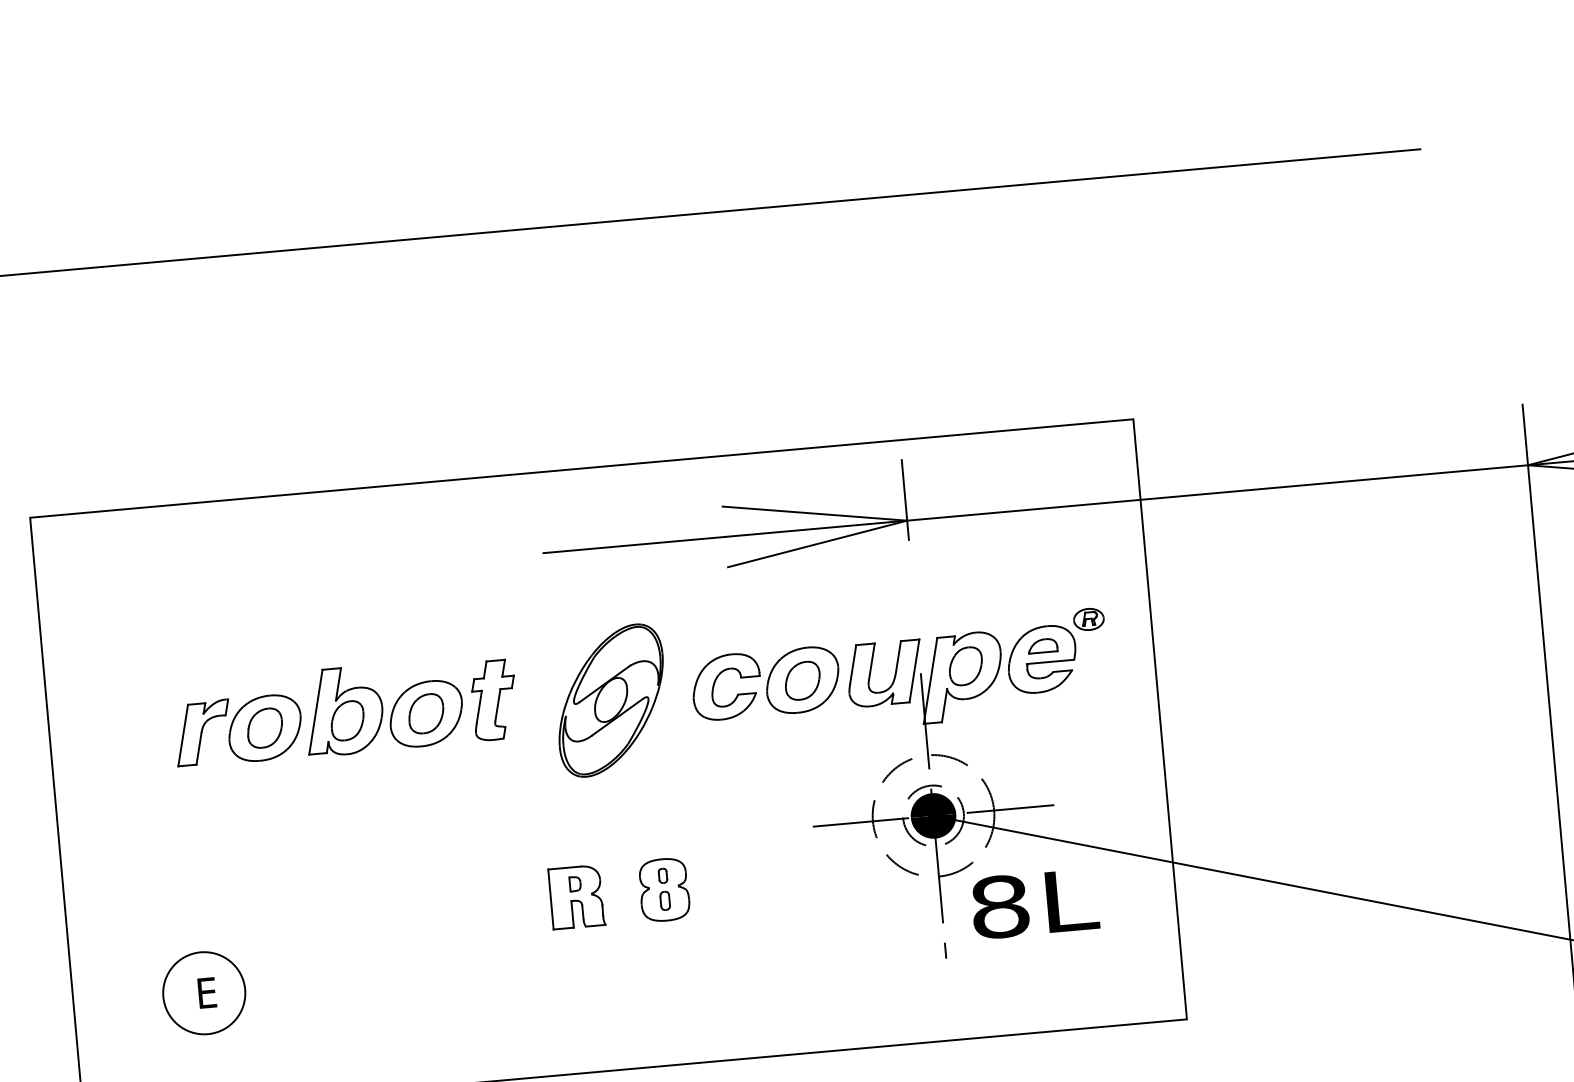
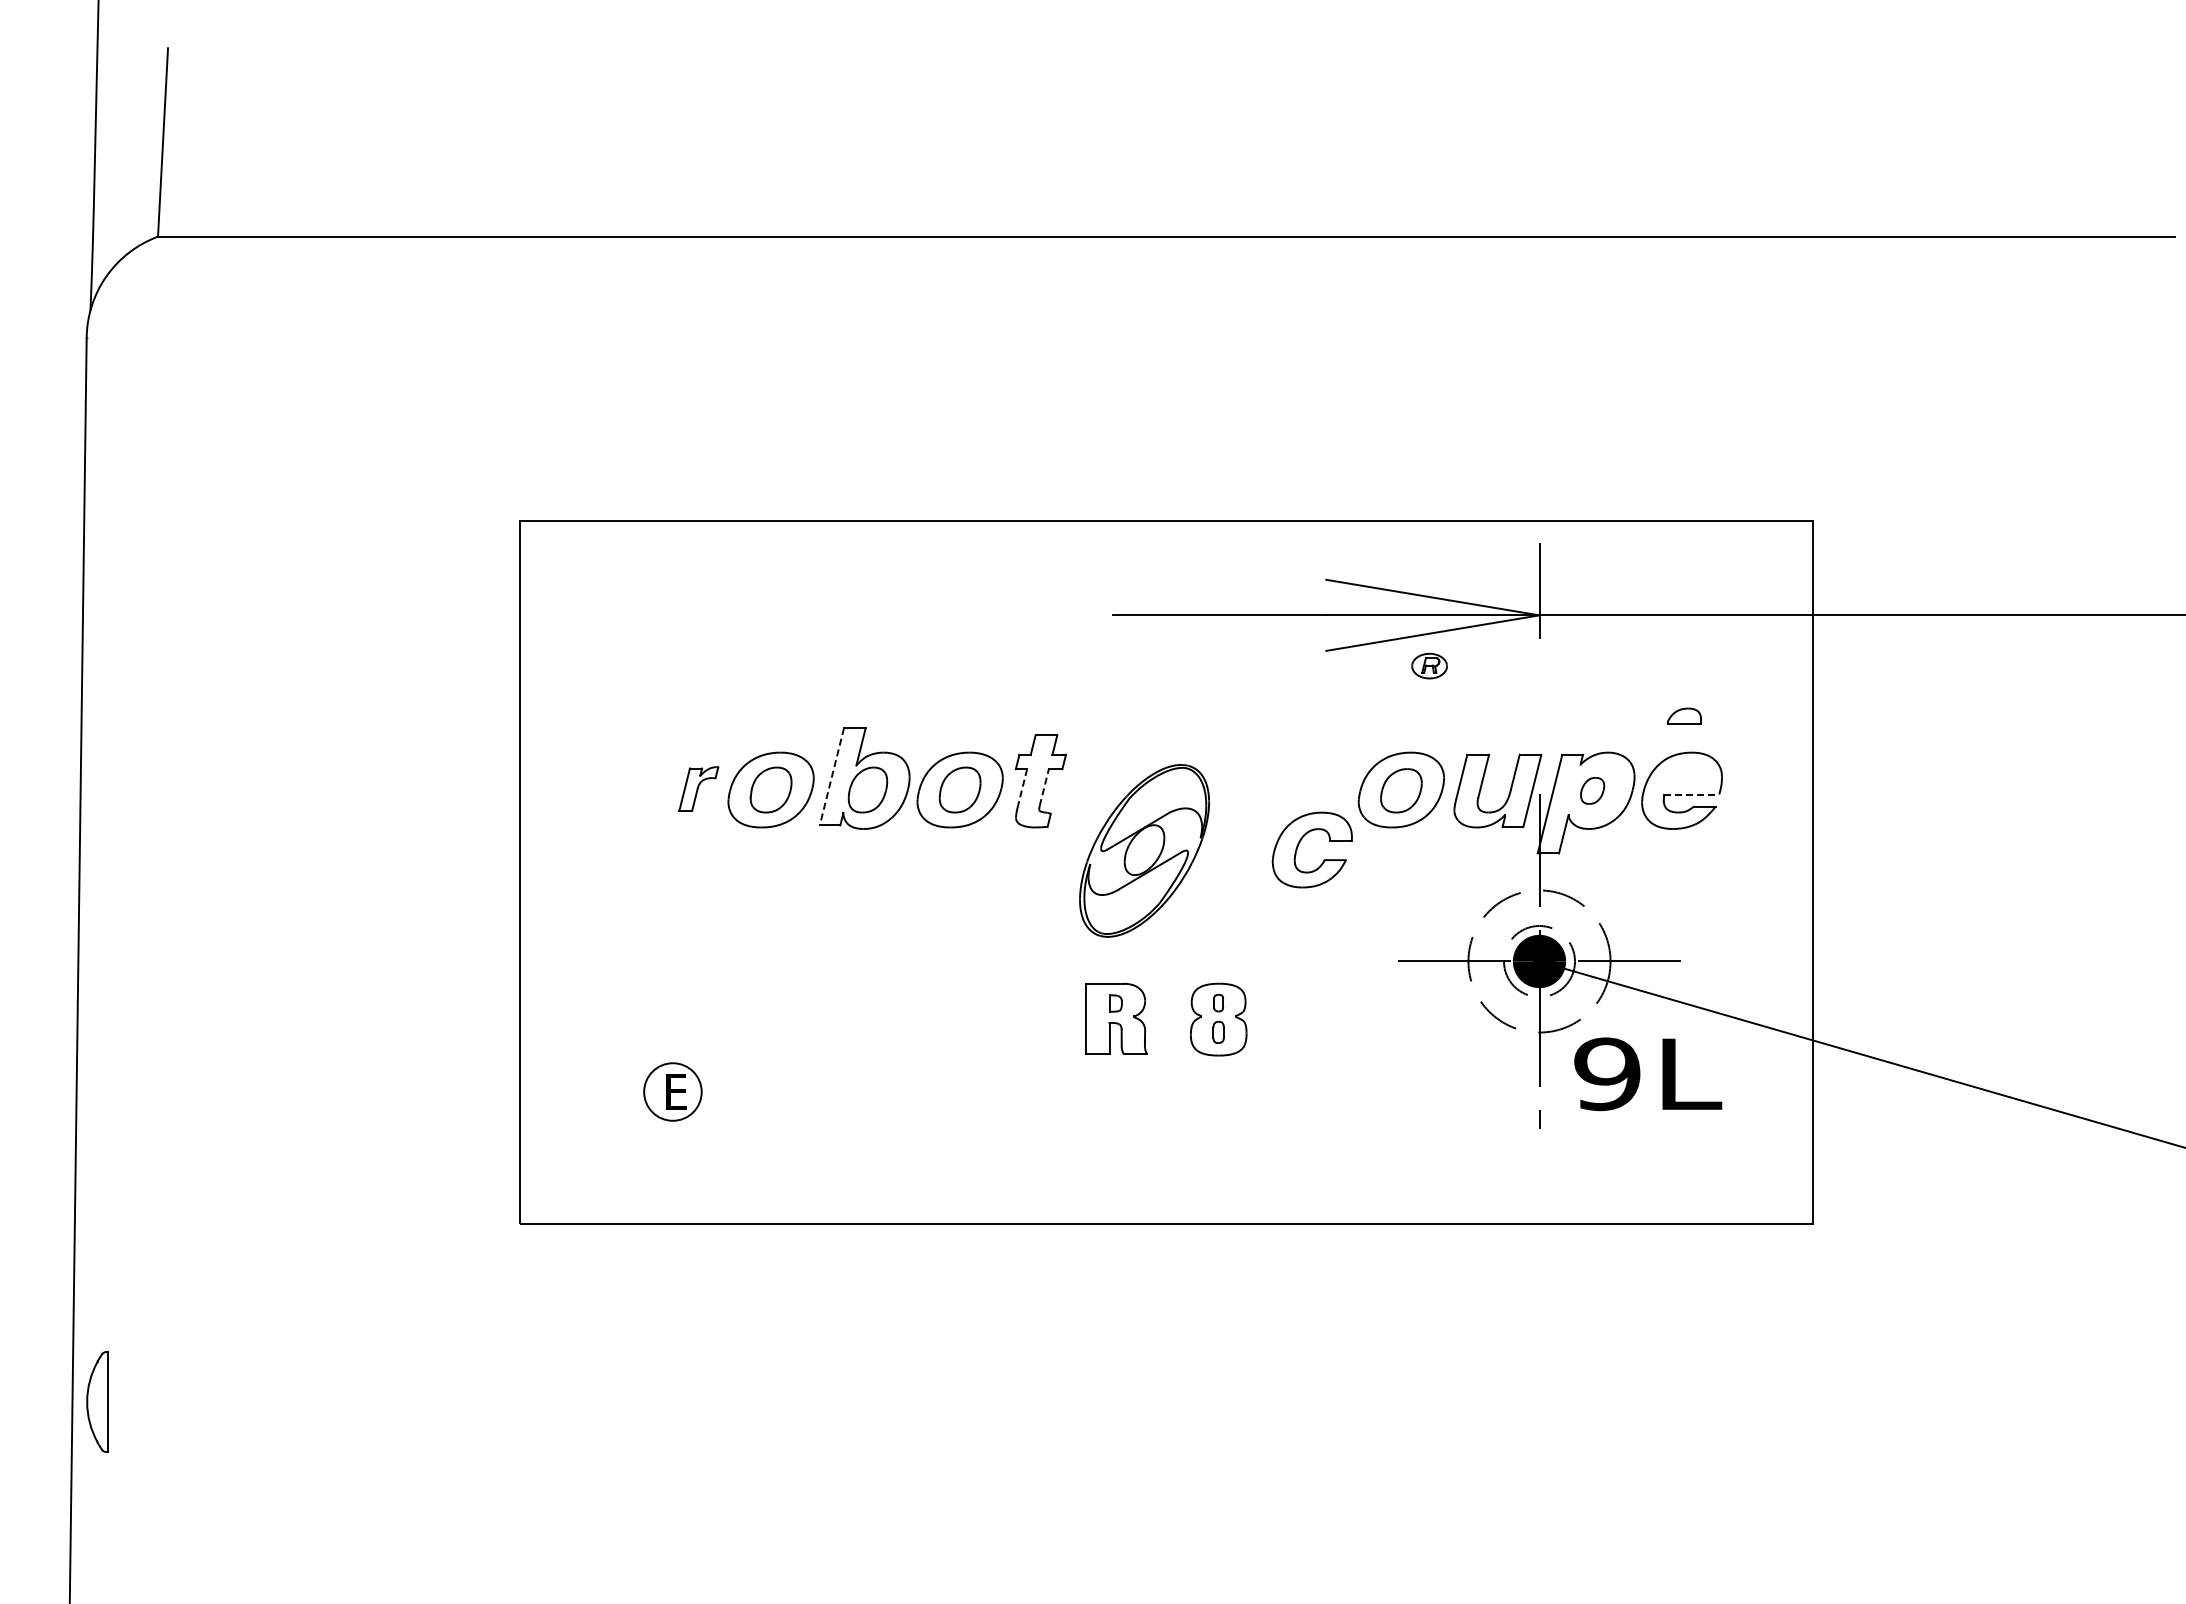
part: (1088, 618) -> (1429, 665), moved
part: (1042, 645) -> (1684, 715), moved
line: (1050, 661) -> (1691, 794), solid -> dashed
part: (965, 666) -> (1592, 790), size x0.6
part: (715, 683) -> (1299, 844), moved
part: (611, 700) -> (1144, 850), moved
line: (498, 705) -> (1044, 787), solid -> dashed
line: (479, 706) -> (1022, 787), solid -> dashed
line: (315, 712) -> (831, 777), solid -> dashed
part: (202, 732) -> (698, 788), size x0.6
text: (1000, 907) -> (1607, 1074), 8L -> 9L
circle: (203, 993) -> (672, 1092), size x0.6

